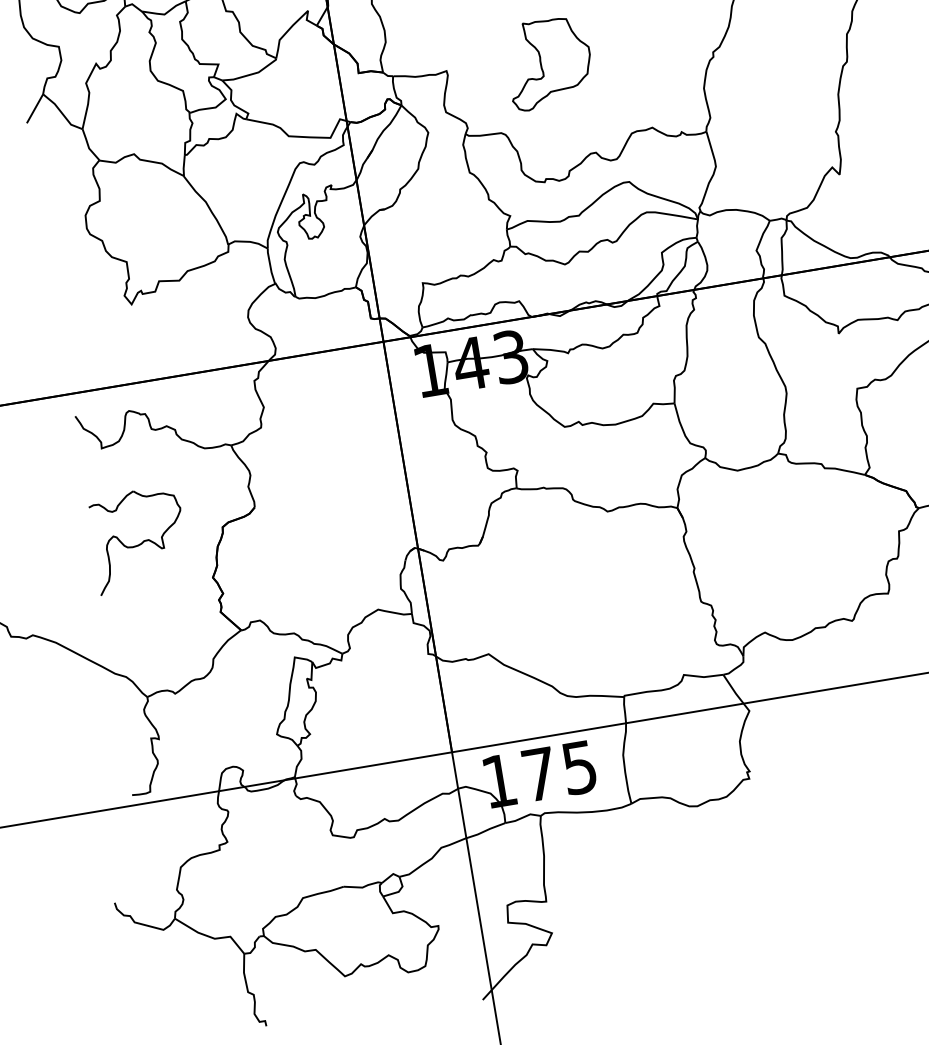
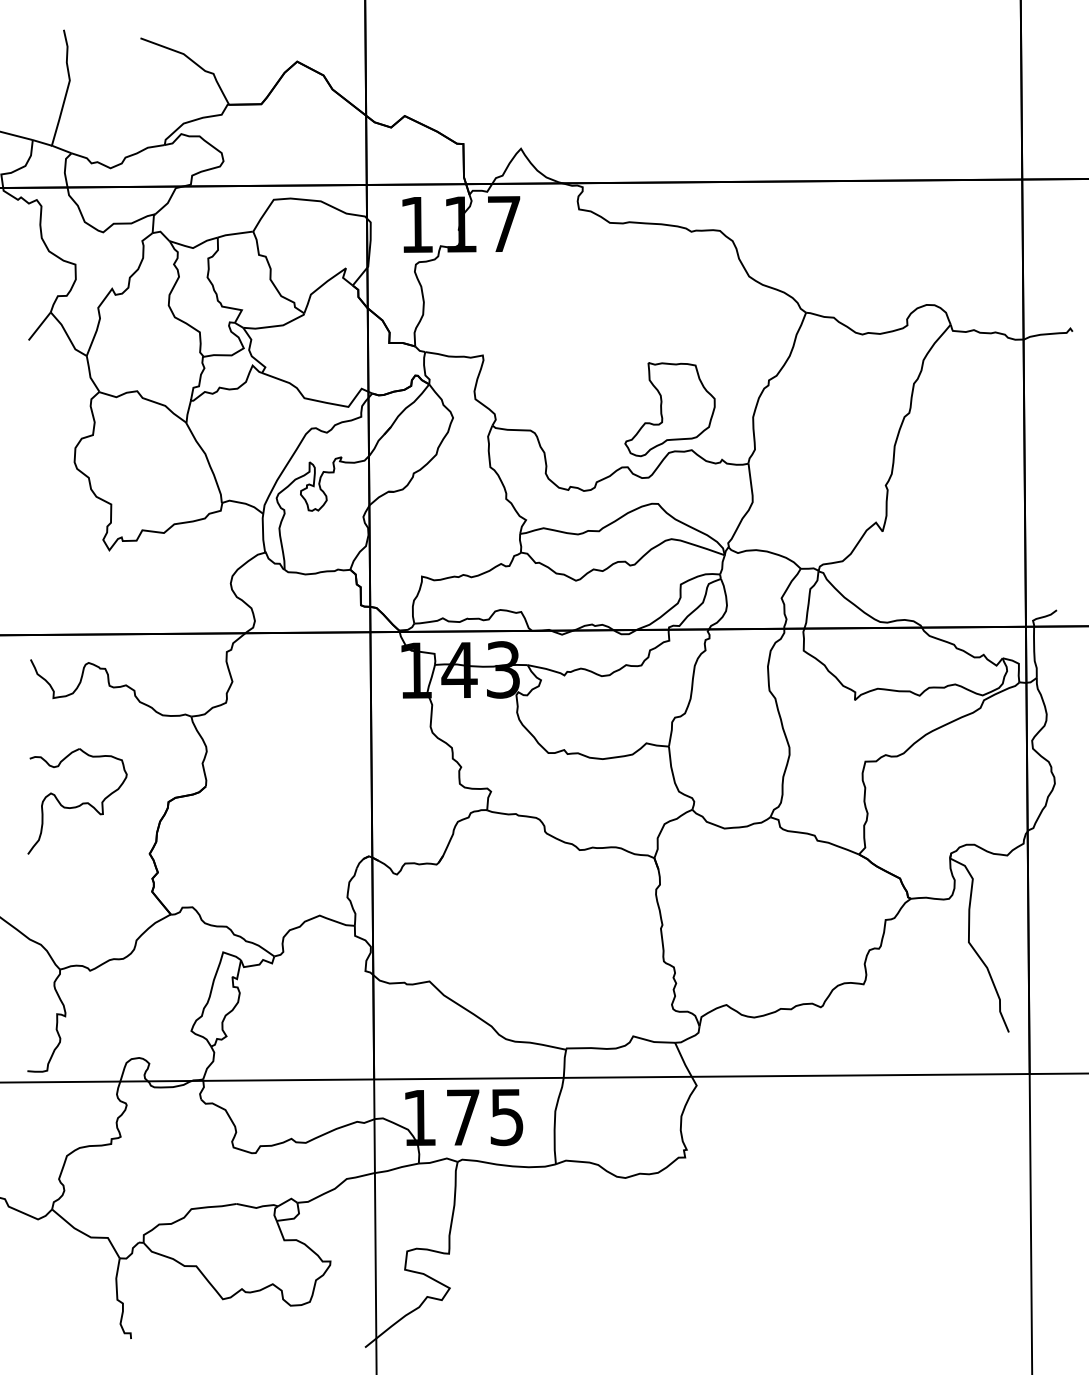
part: (548, 63) -> (669, 409), moved

